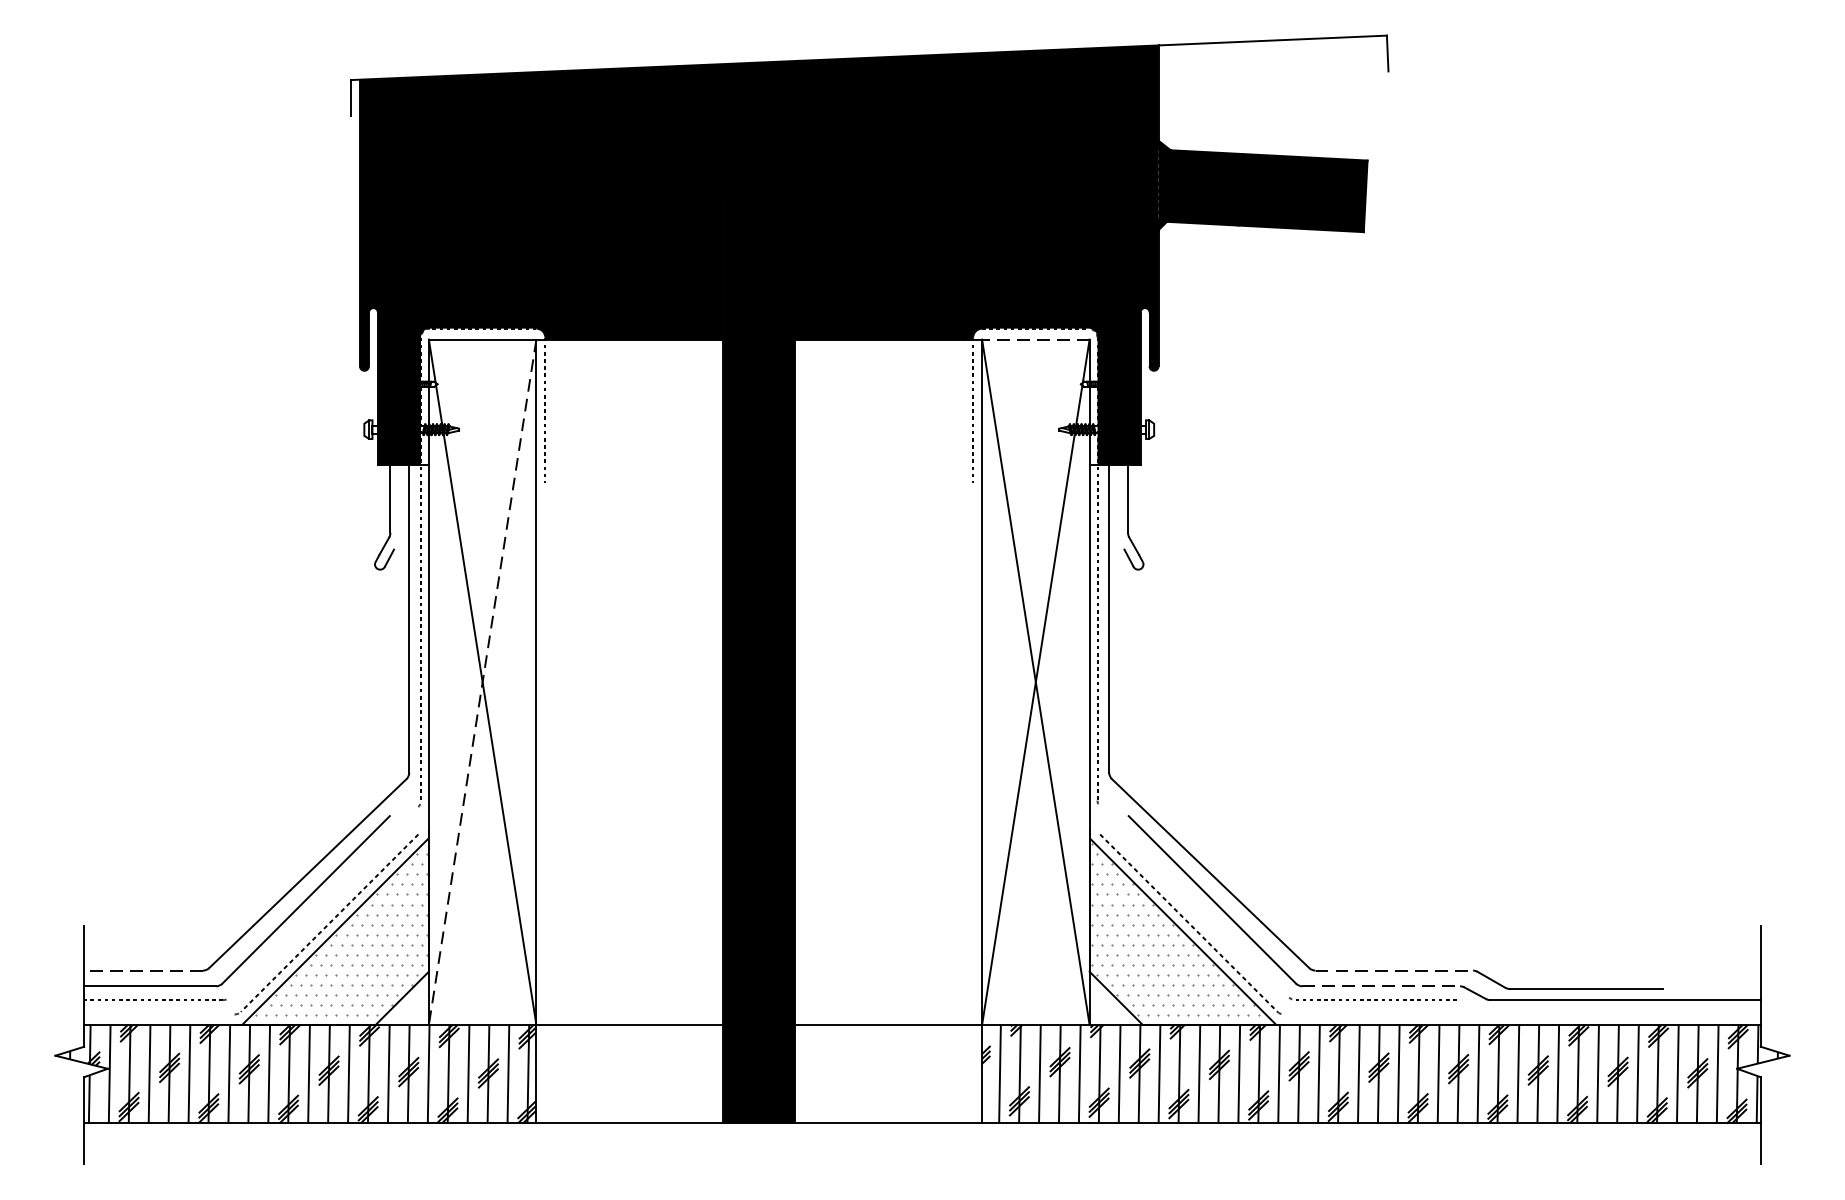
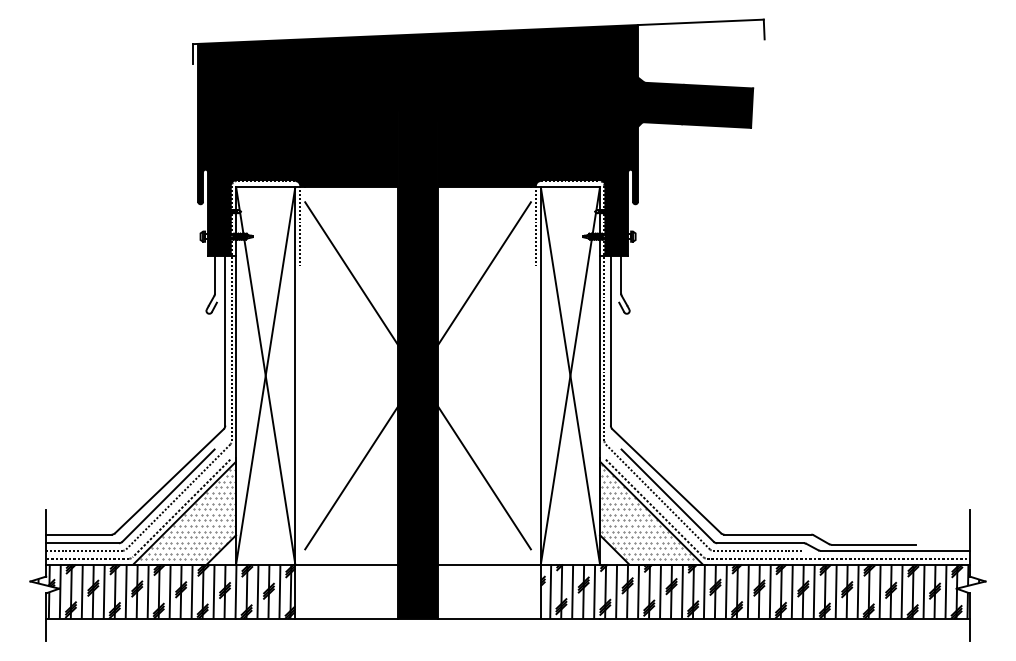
line: (1035, 340) -> (570, 187), dashed -> solid
line: (638, 496) -> (351, 273), added
line: (878, 496) -> (483, 273), added
line: (482, 683) -> (265, 376), dashed -> solid
line: (638, 866) -> (351, 477), added
line: (878, 866) -> (483, 477), added
line: (324, 901) -> (178, 496), added
line: (1193, 901) -> (657, 496), added
line: (142, 970) -> (78, 534), dashed -> solid
line: (1395, 970) -> (768, 534), dashed -> solid
line: (1382, 986) -> (761, 543), dashed -> solid
line: (159, 1013) -> (87, 558), added
line: (1522, 1013) -> (838, 558), added

